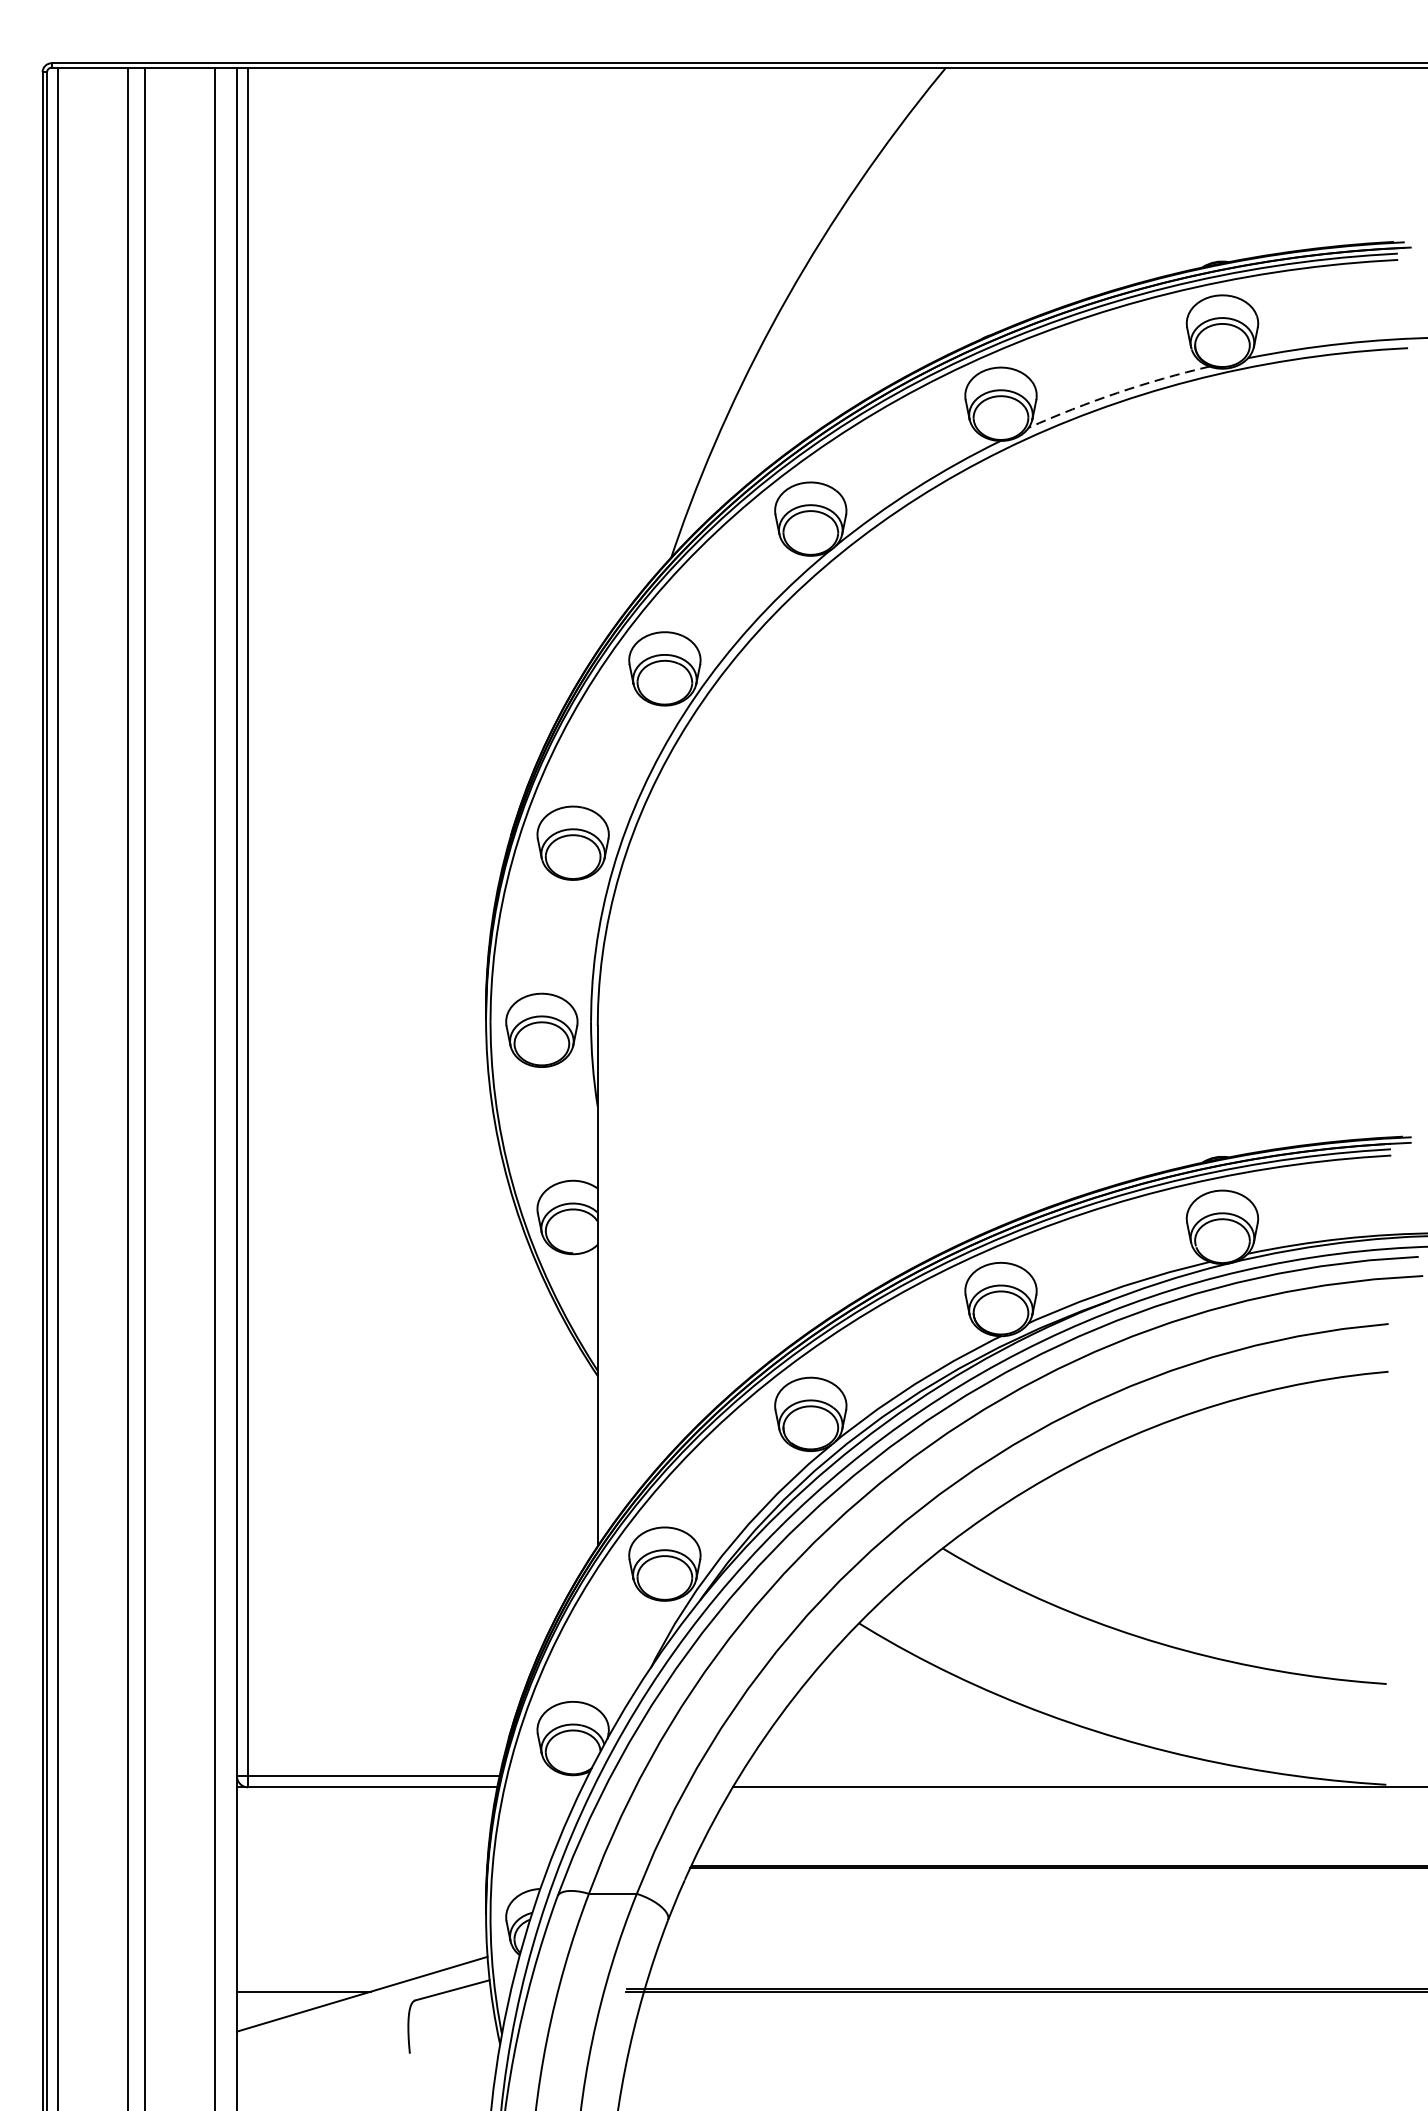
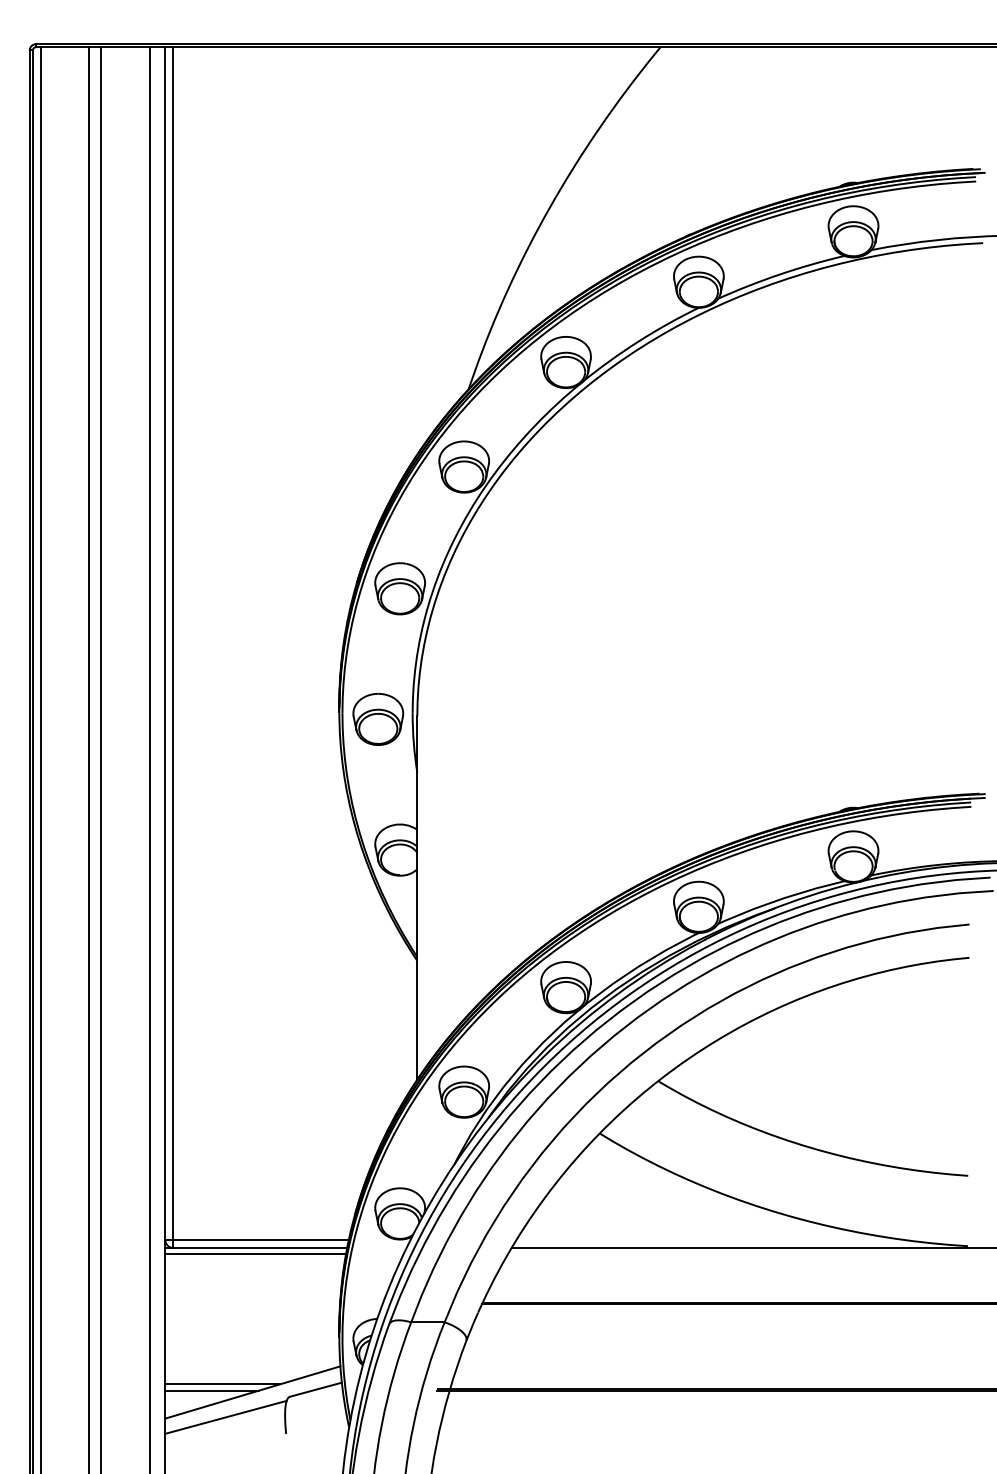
arc: (1117, 393) -> (780, 274), dashed -> solid
line: (365, 1796) -> (255, 1254), added
line: (318, 1982) -> (222, 1384), added
line: (323, 2028) -> (225, 1416), added

